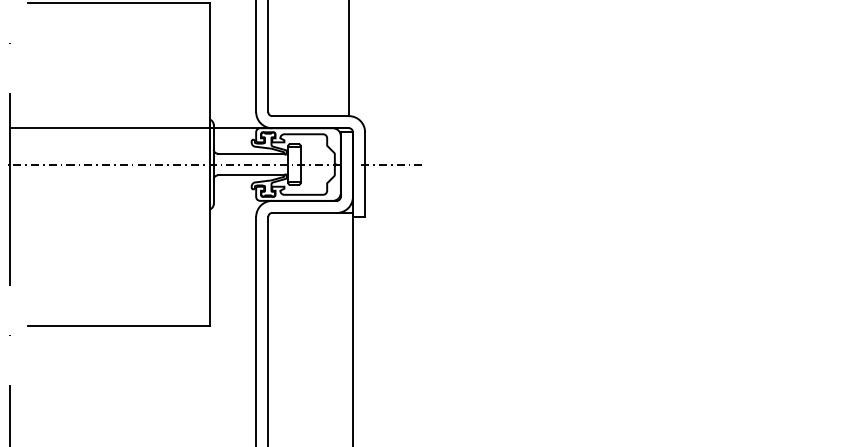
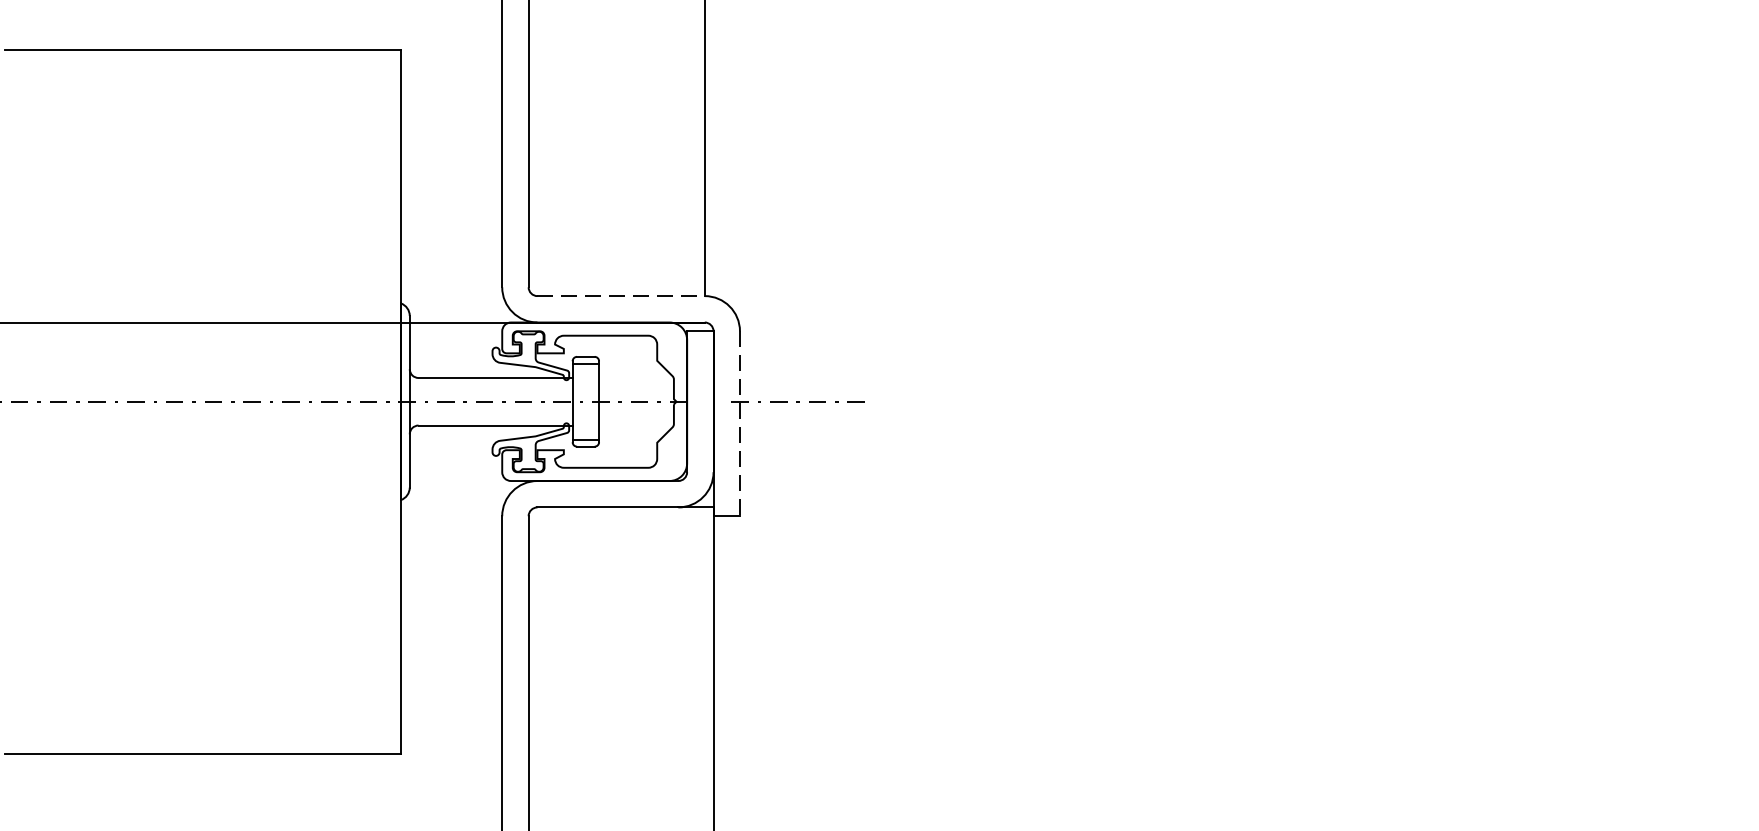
line: (311, 116) -> (622, 296), solid -> dashed
line: (365, 175) -> (740, 425), solid -> dashed

